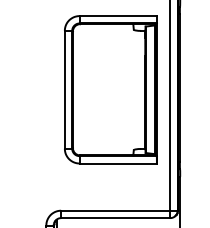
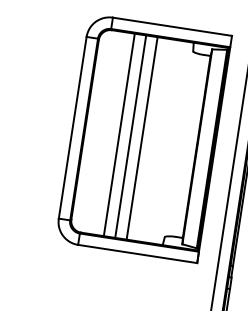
line: (95, 89) -> (120, 134), added
line: (102, 89) -> (130, 136), added
line: (109, 89) -> (141, 137), added

